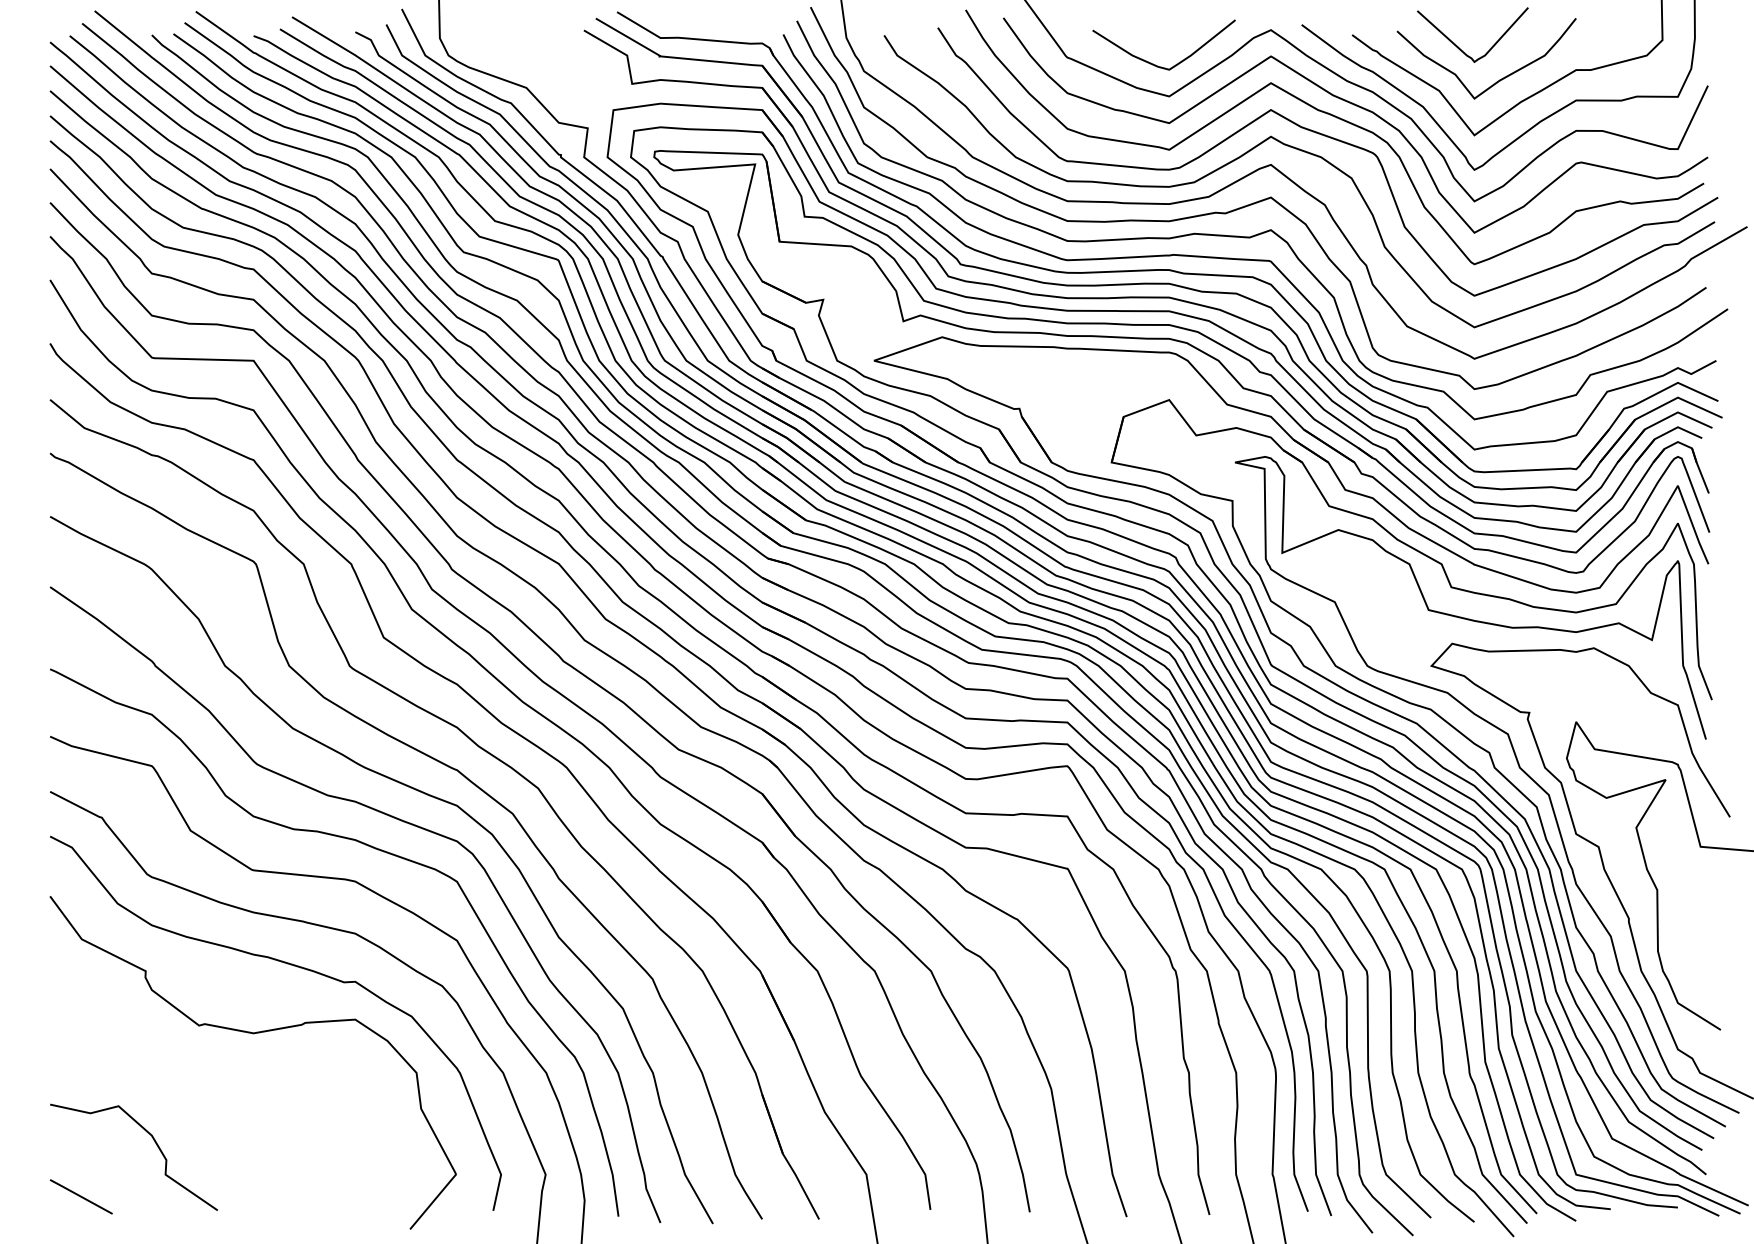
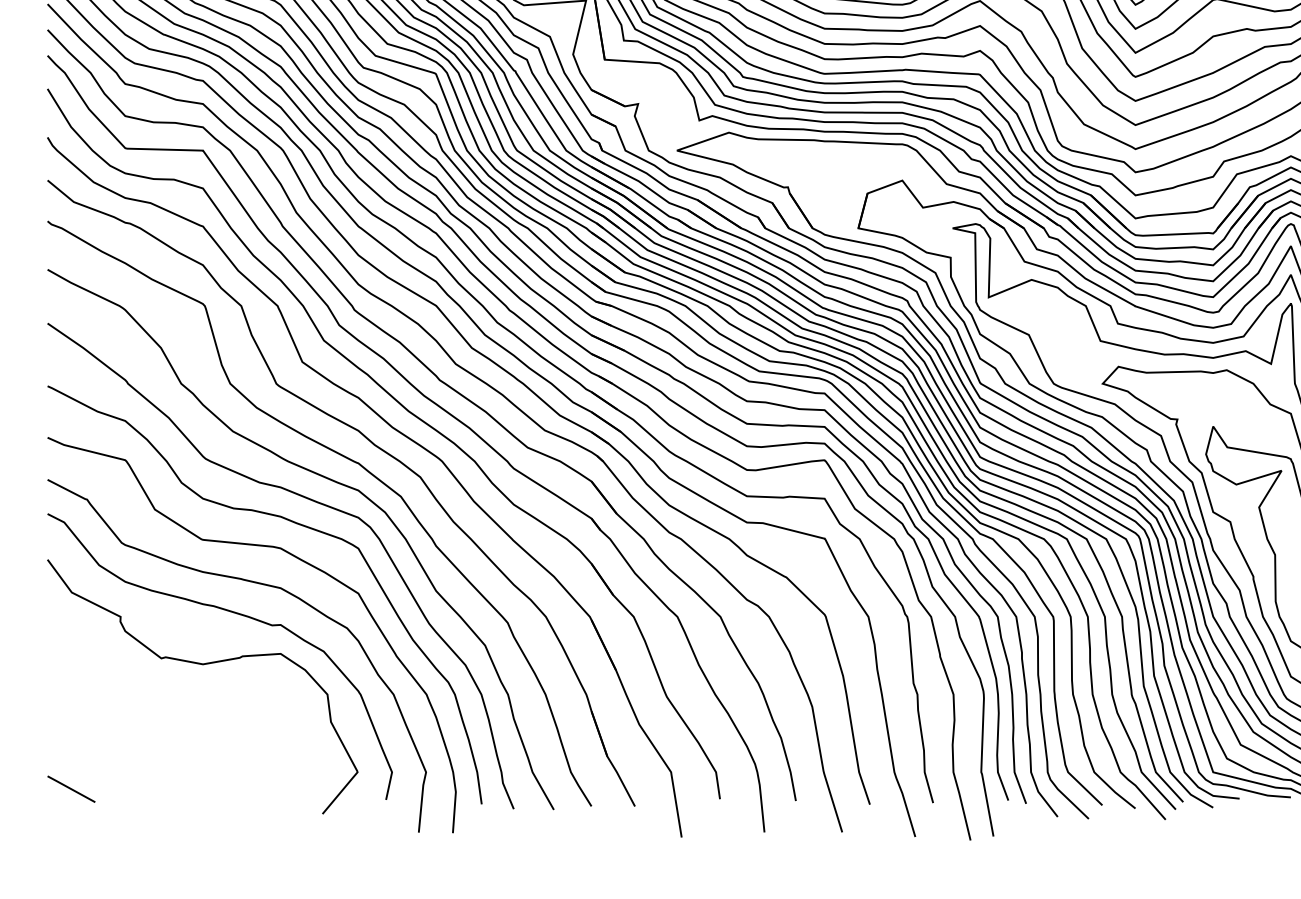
curve: (154, 1142) -> (127, 747), removed

